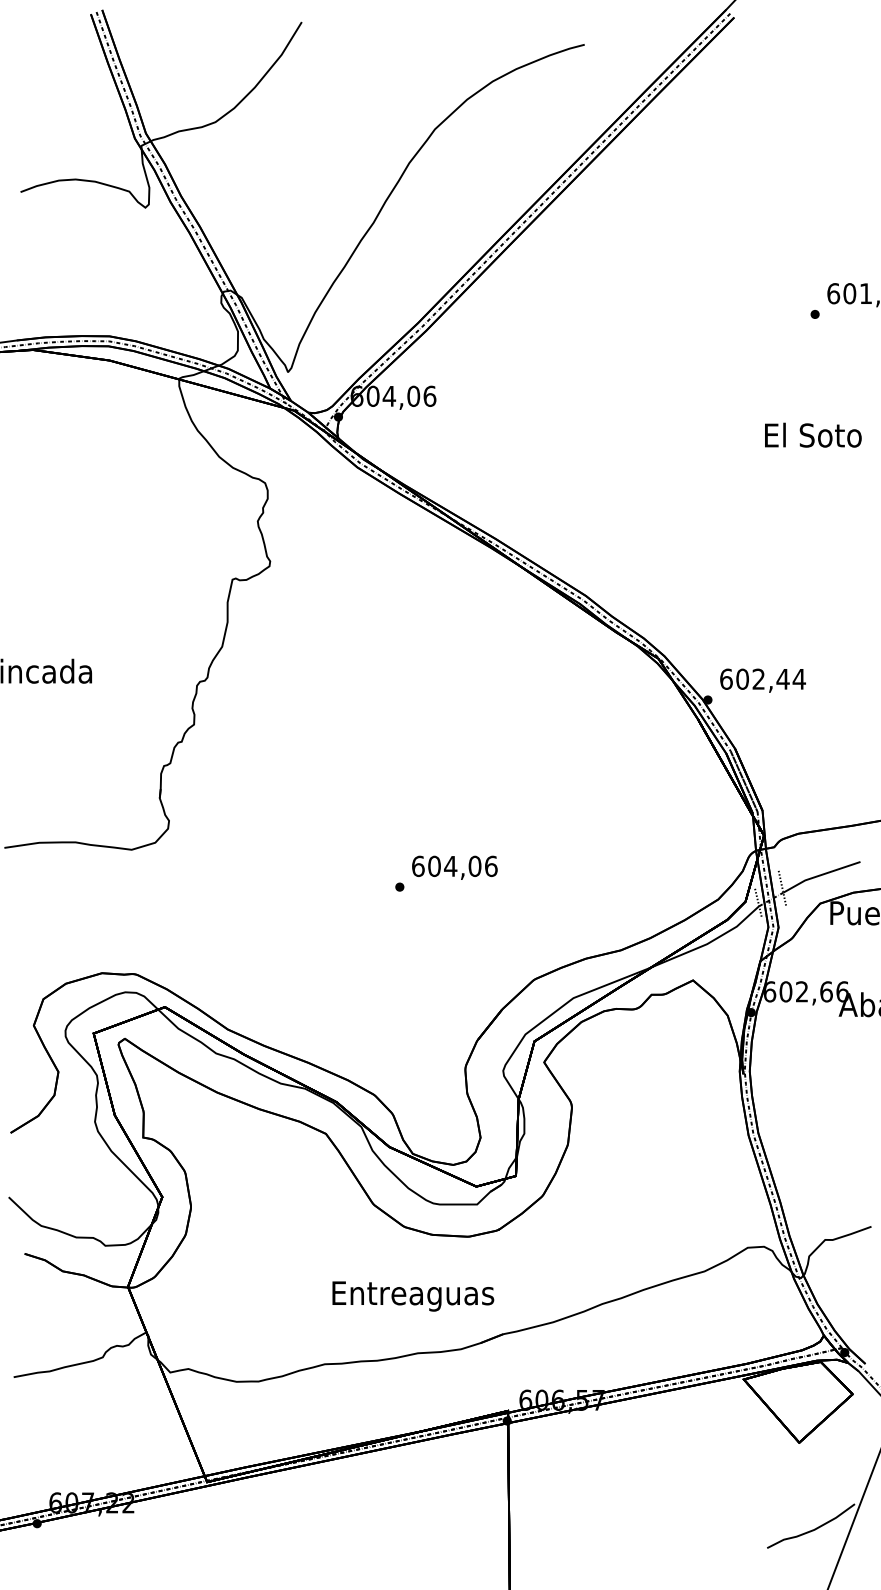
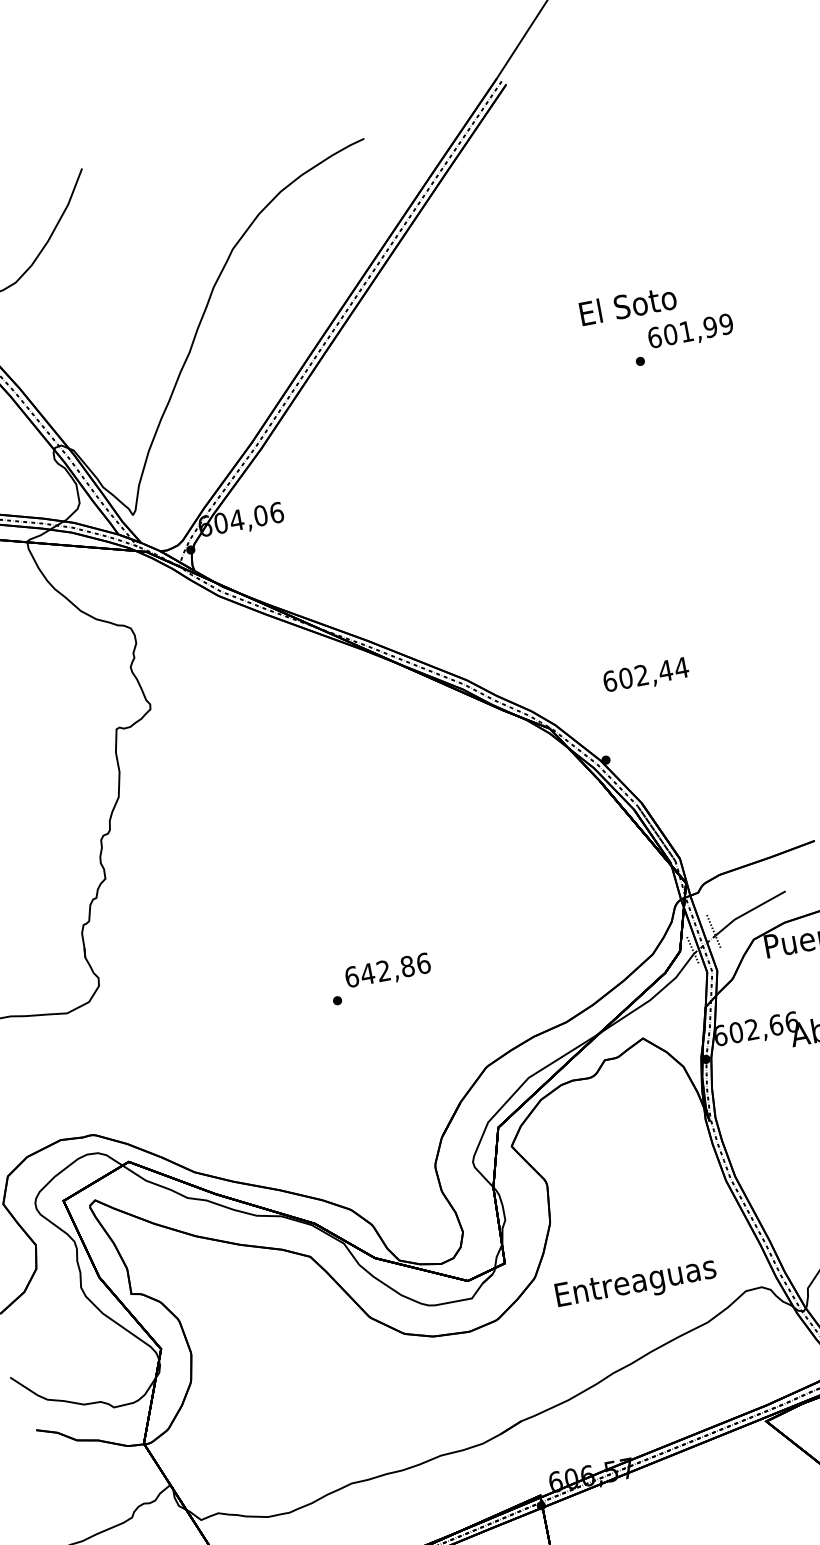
text: (813, 434) -> (628, 304), moved
text: (762, 680) -> (645, 675), moved
text: (454, 866) -> (387, 970), 604,06 -> 642,86
text: (413, 1296) -> (636, 1283), moved

